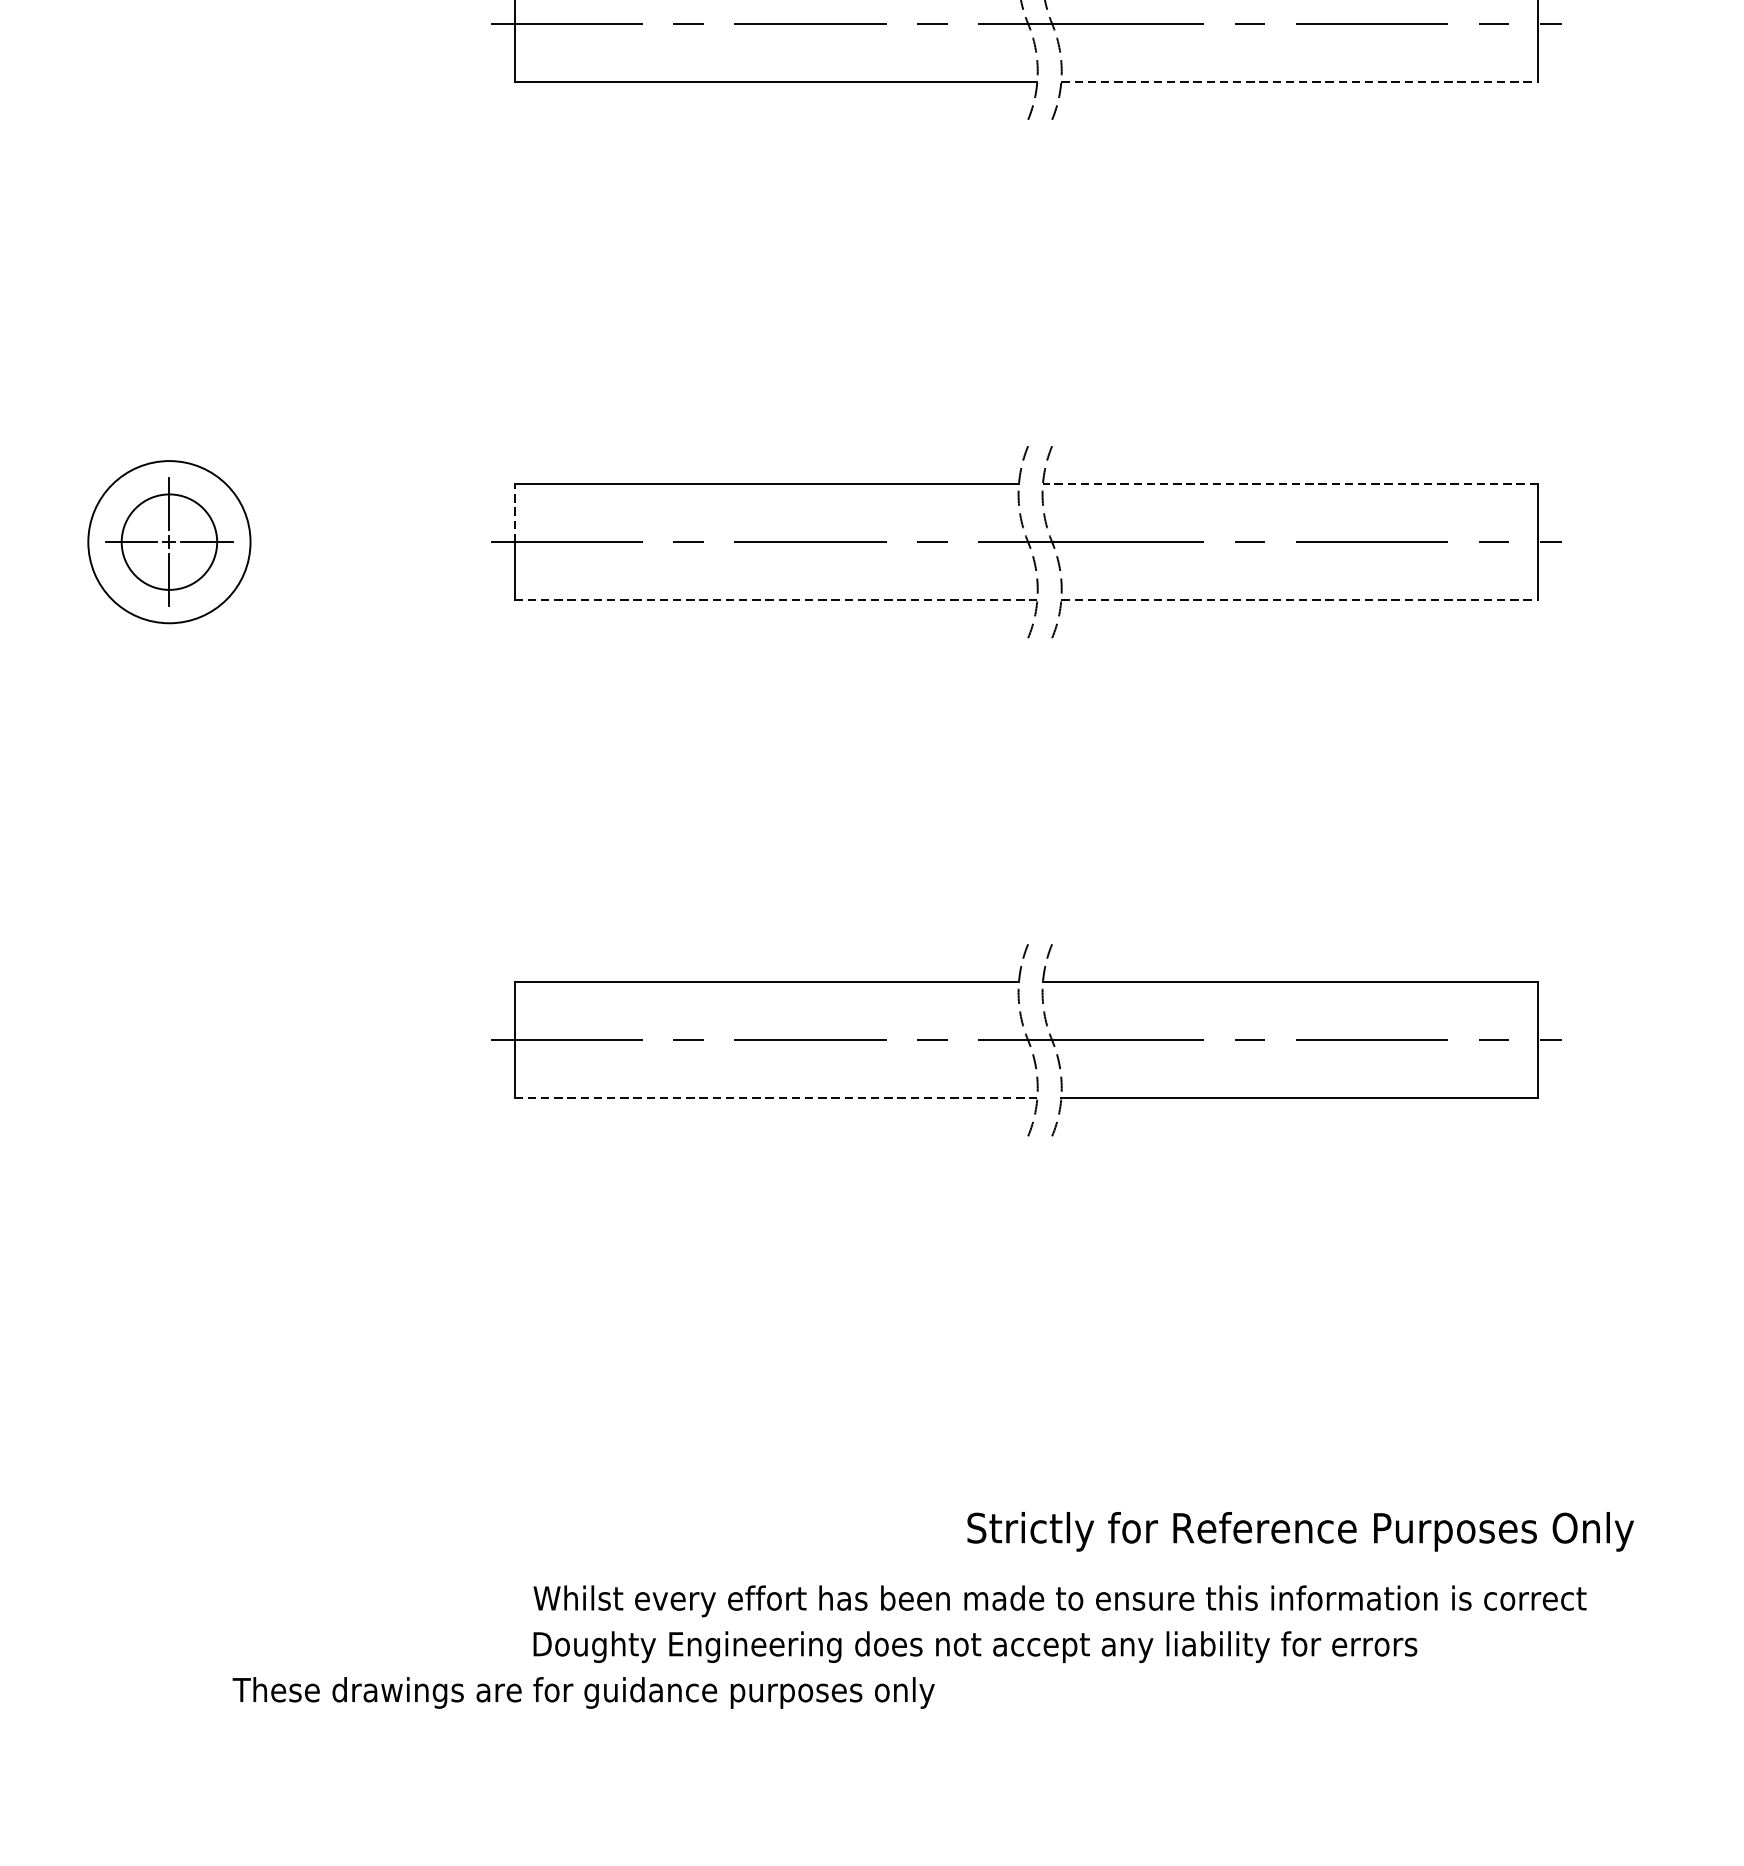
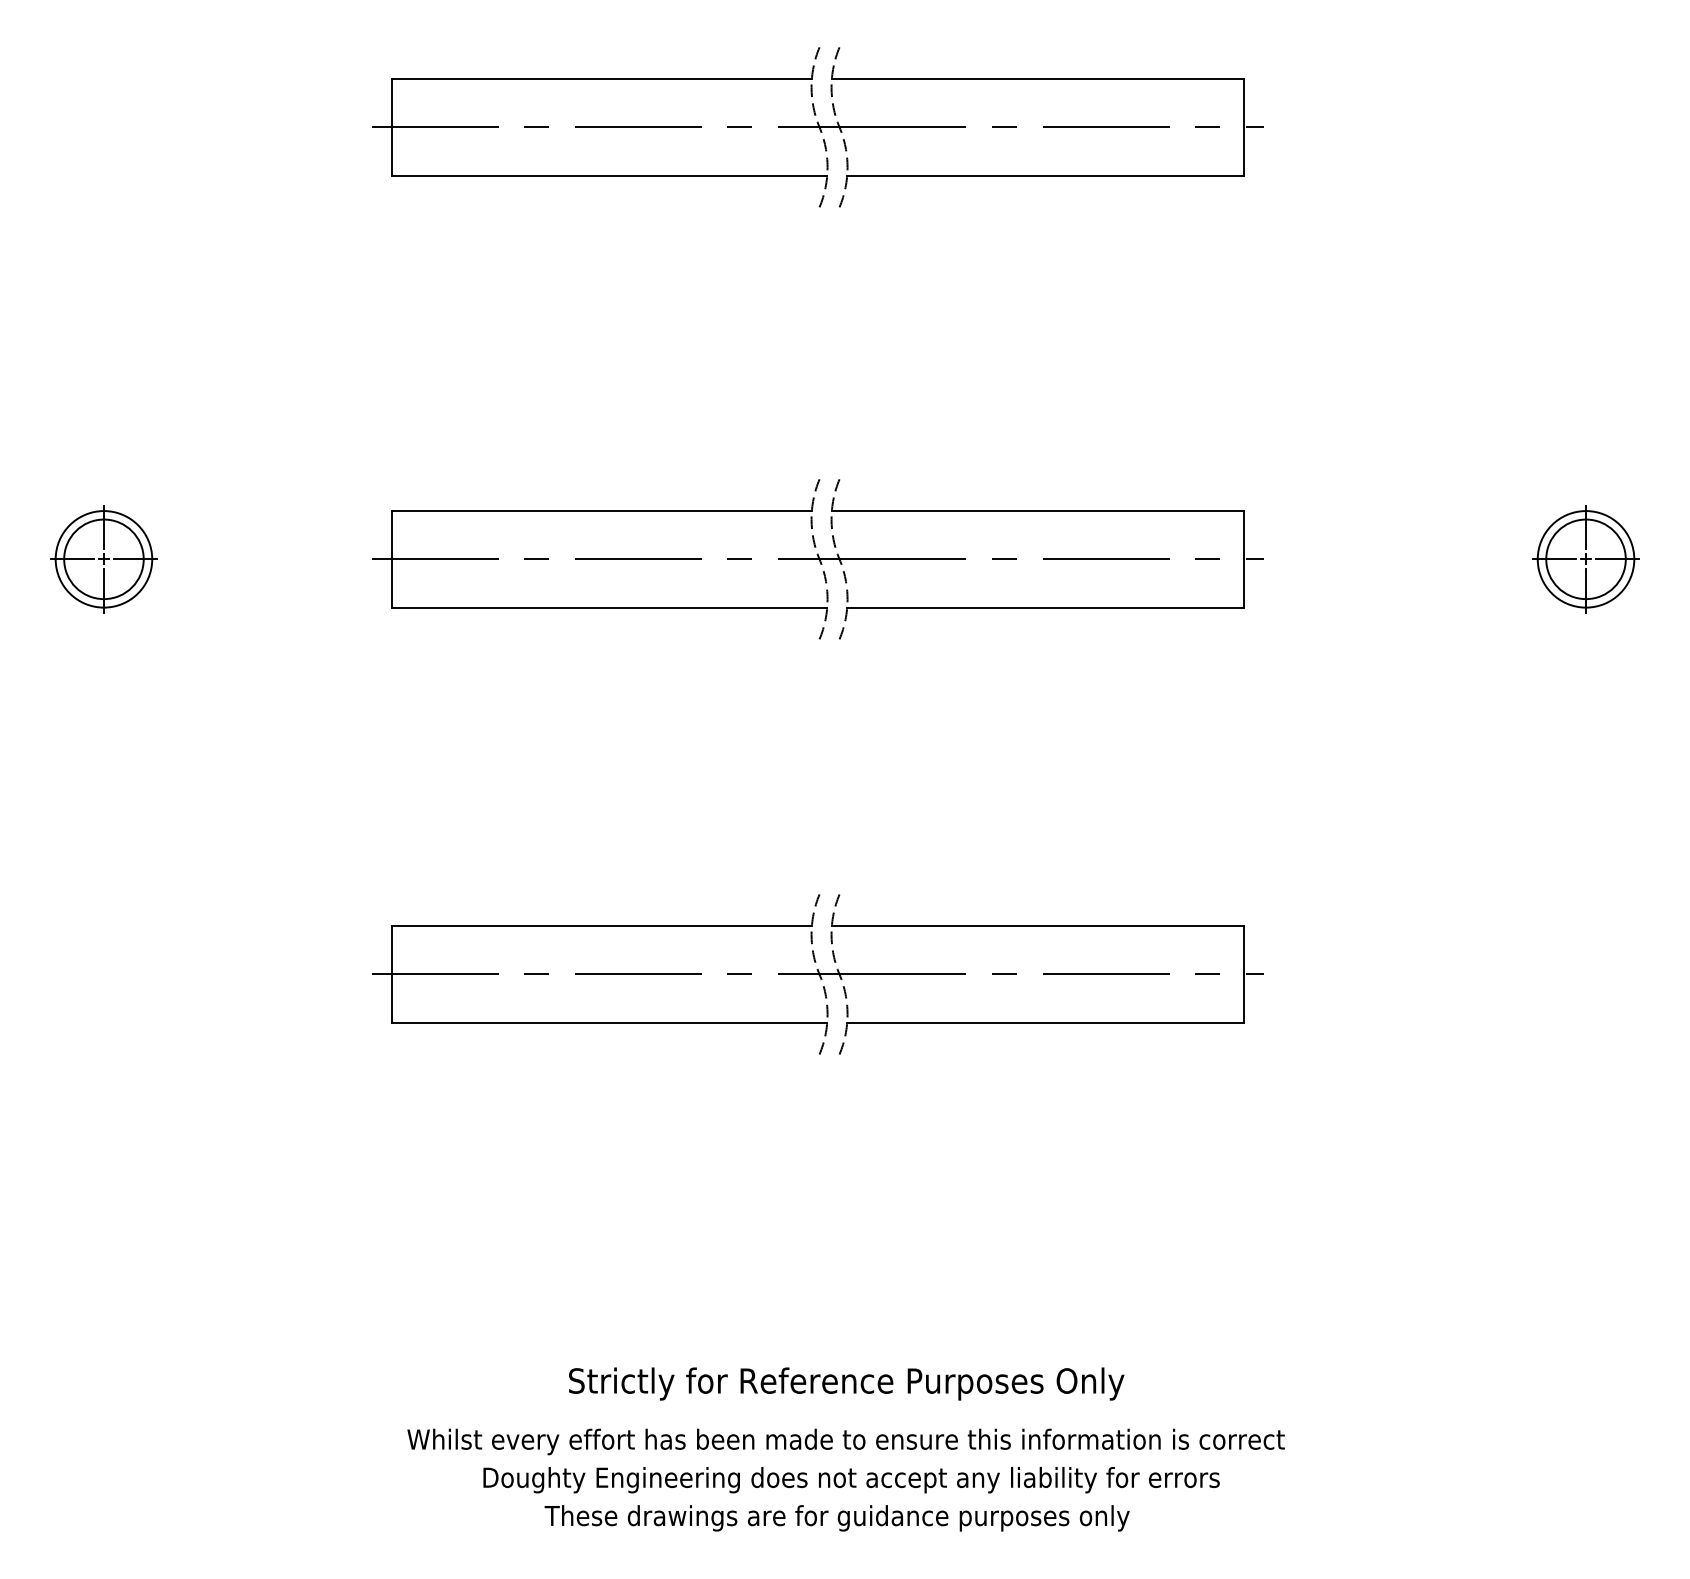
line: (1299, 81) -> (1045, 175), dashed -> solid
line: (1289, 484) -> (1037, 511), dashed -> solid
line: (514, 512) -> (391, 534), dashed -> solid
circle: (168, 542) -> (103, 559), size x0.71
line: (776, 599) -> (609, 607), dashed -> solid
line: (1299, 599) -> (1045, 607), dashed -> solid
line: (776, 1097) -> (609, 1022), dashed -> solid
text: (1300, 1531) -> (846, 1383), moved
text: (975, 1647) -> (851, 1480), moved
text: (582, 1693) -> (836, 1518), moved

